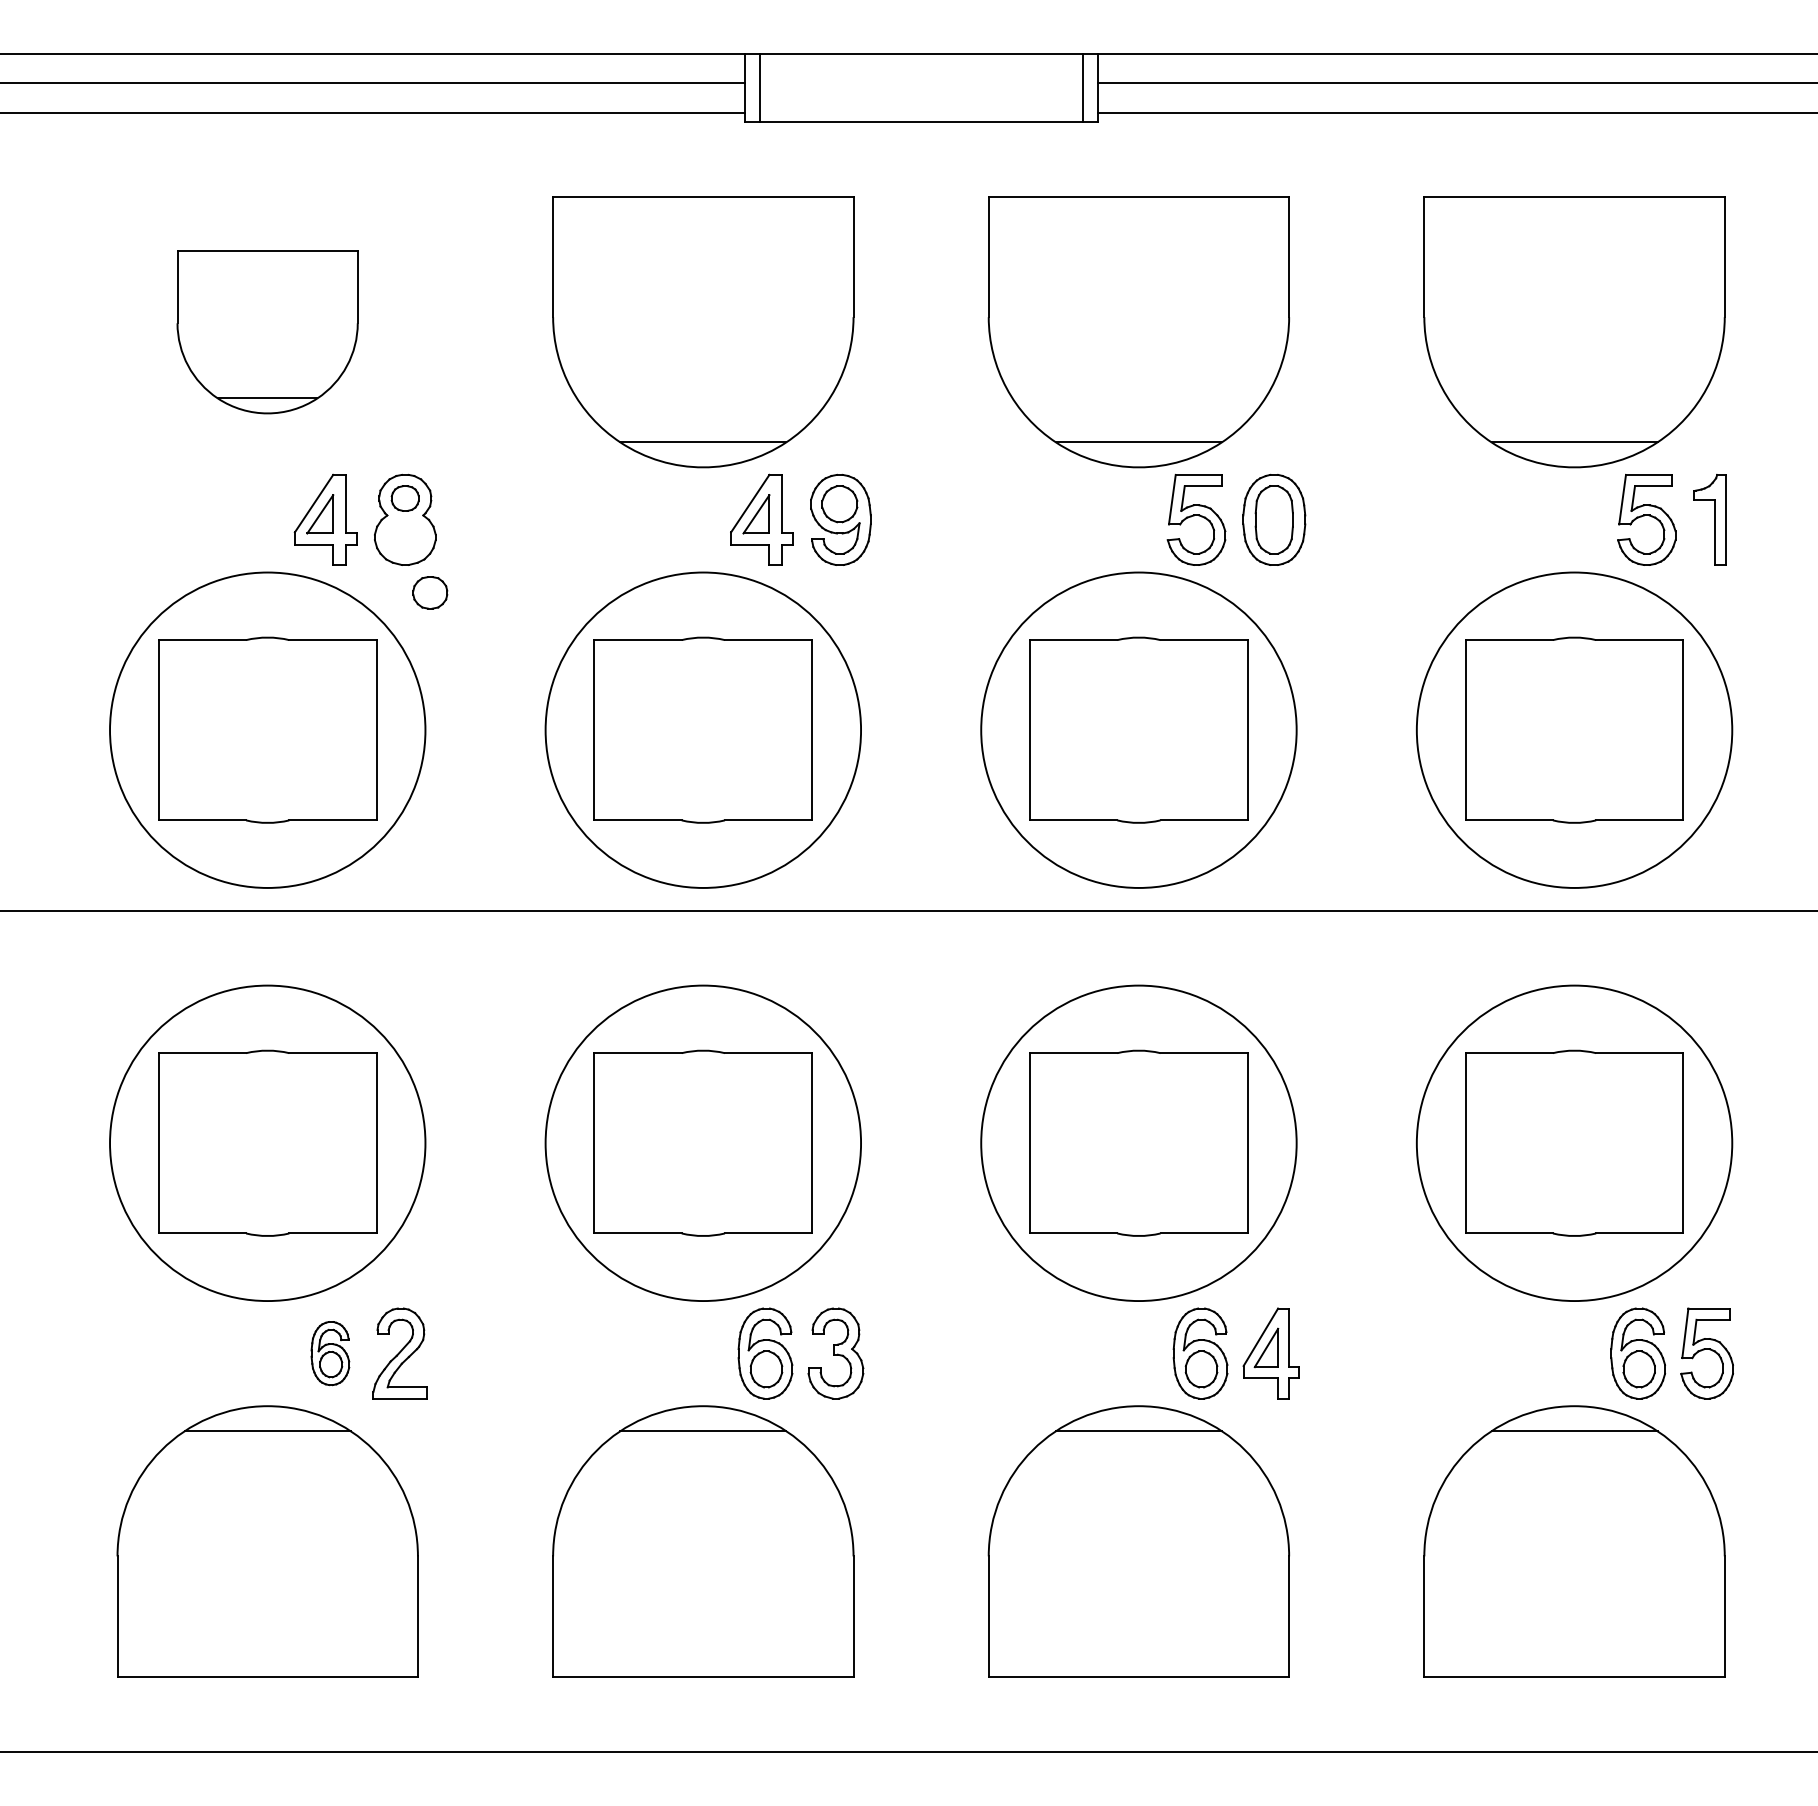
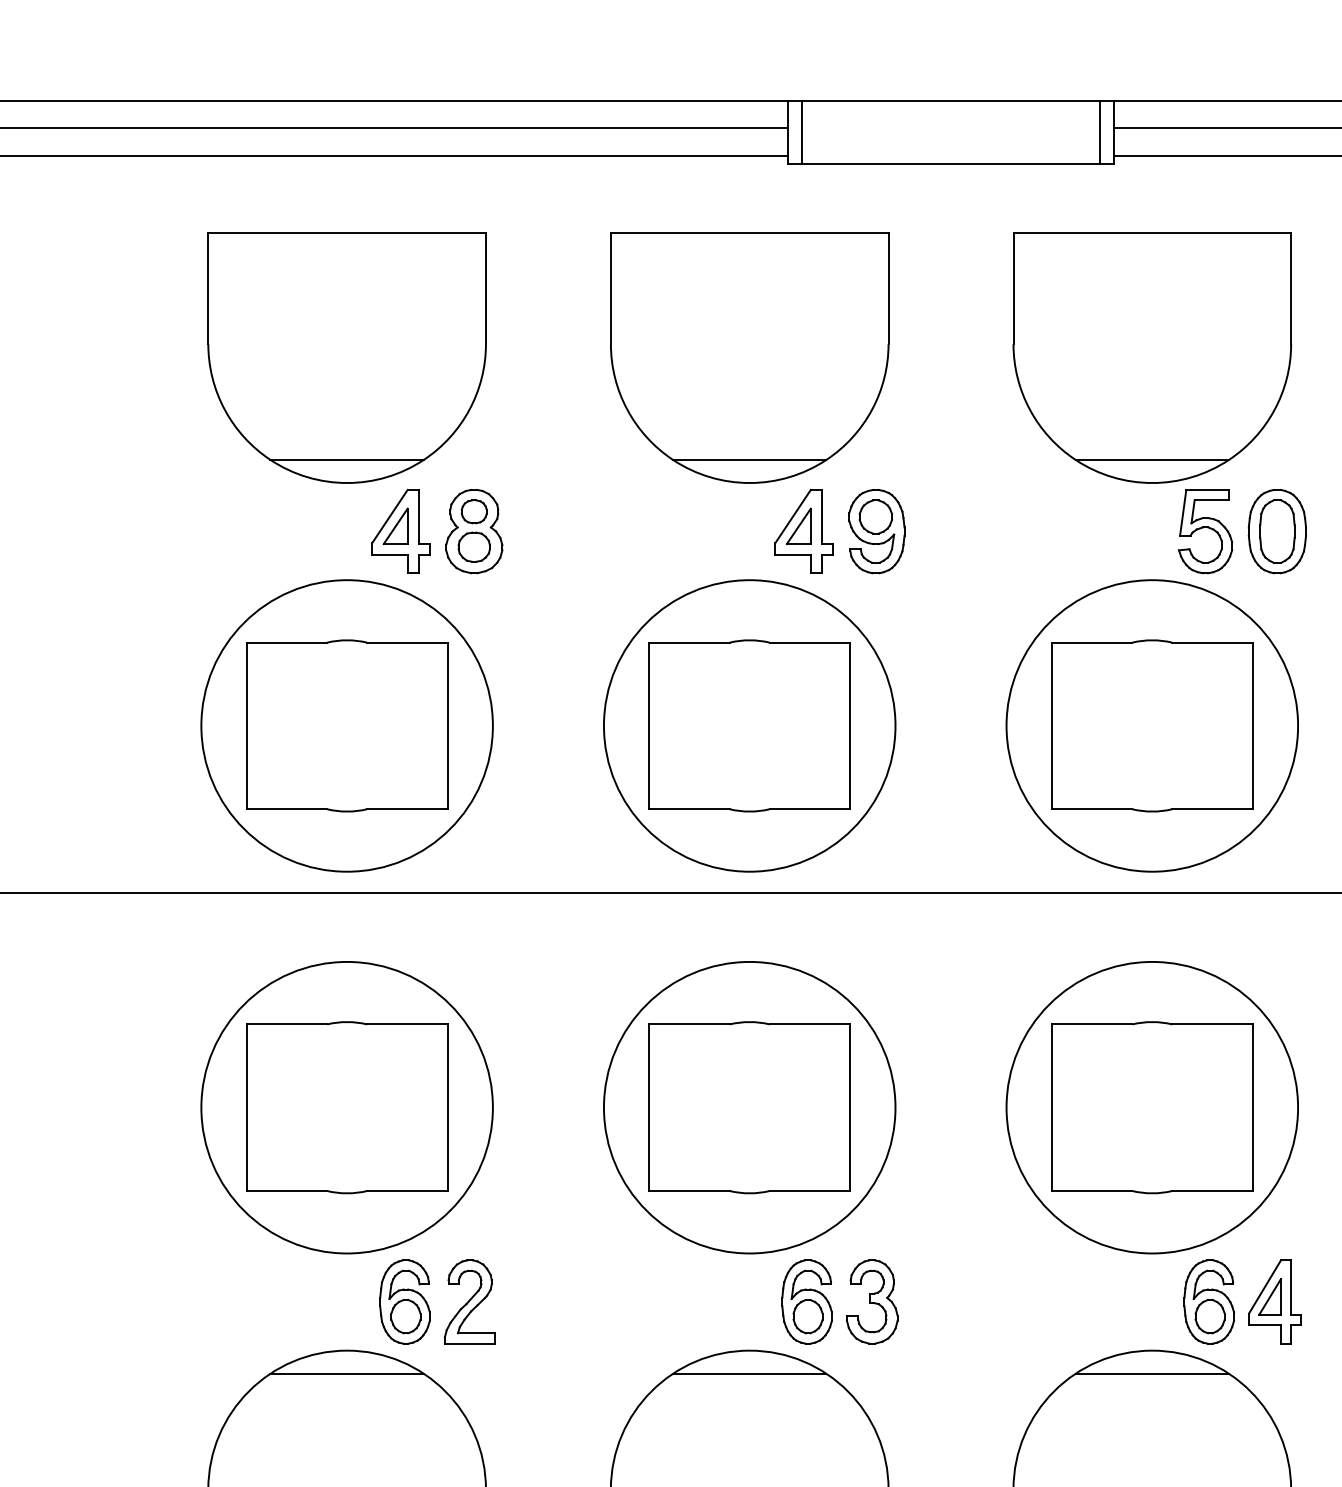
part: (267, 332) -> (346, 358), size x1.67
part: (430, 592) -> (474, 546), moved
part: (330, 1353) -> (405, 1301), size x1.43

